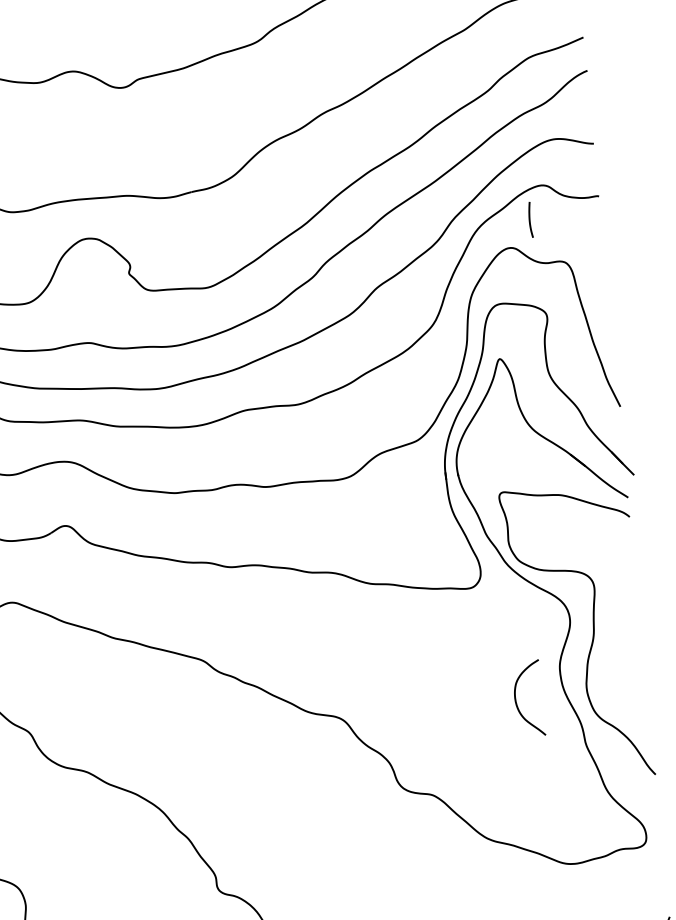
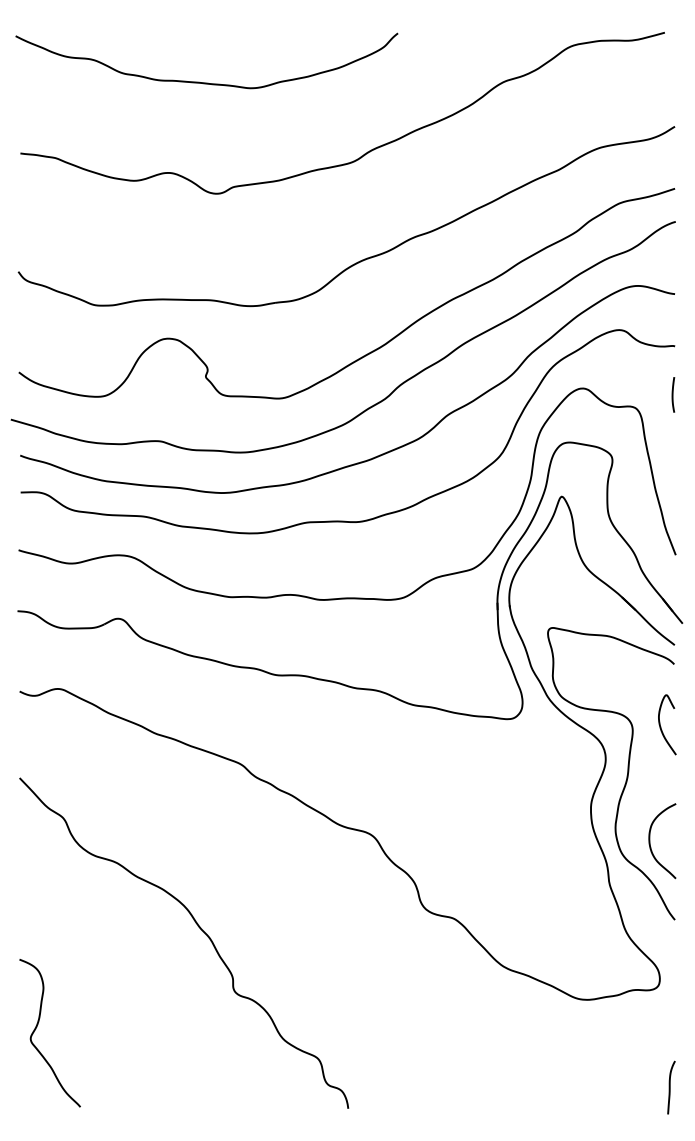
curve: (530, 219) -> (673, 394), moved
curve: (622, 580) -> (661, 726), added
curve: (516, 700) -> (650, 841), moved

